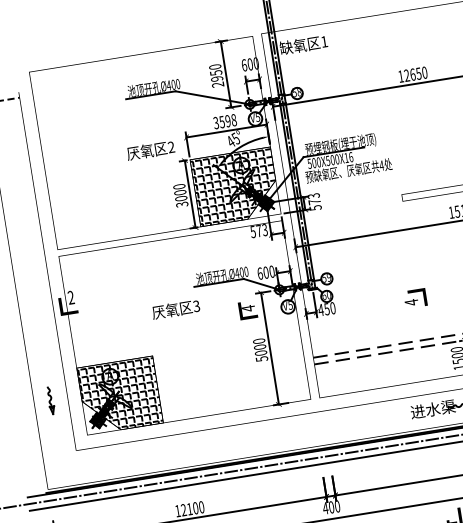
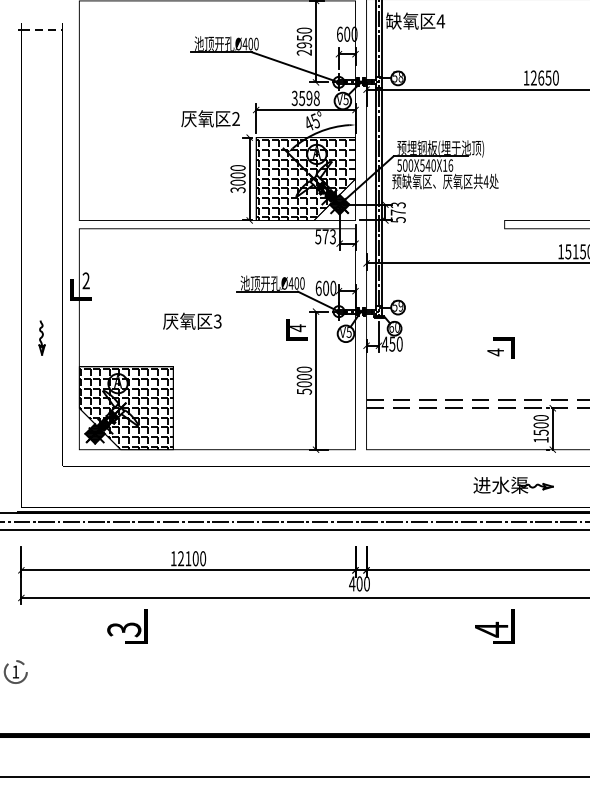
text: (324, 41) -> (440, 21), 1 -> 4
text: (332, 160) -> (427, 165), 500X500X16 -> 500X540X16
text: (176, 308) -> (192, 320), moved
part: (50, 400) -> (41, 337), moved

